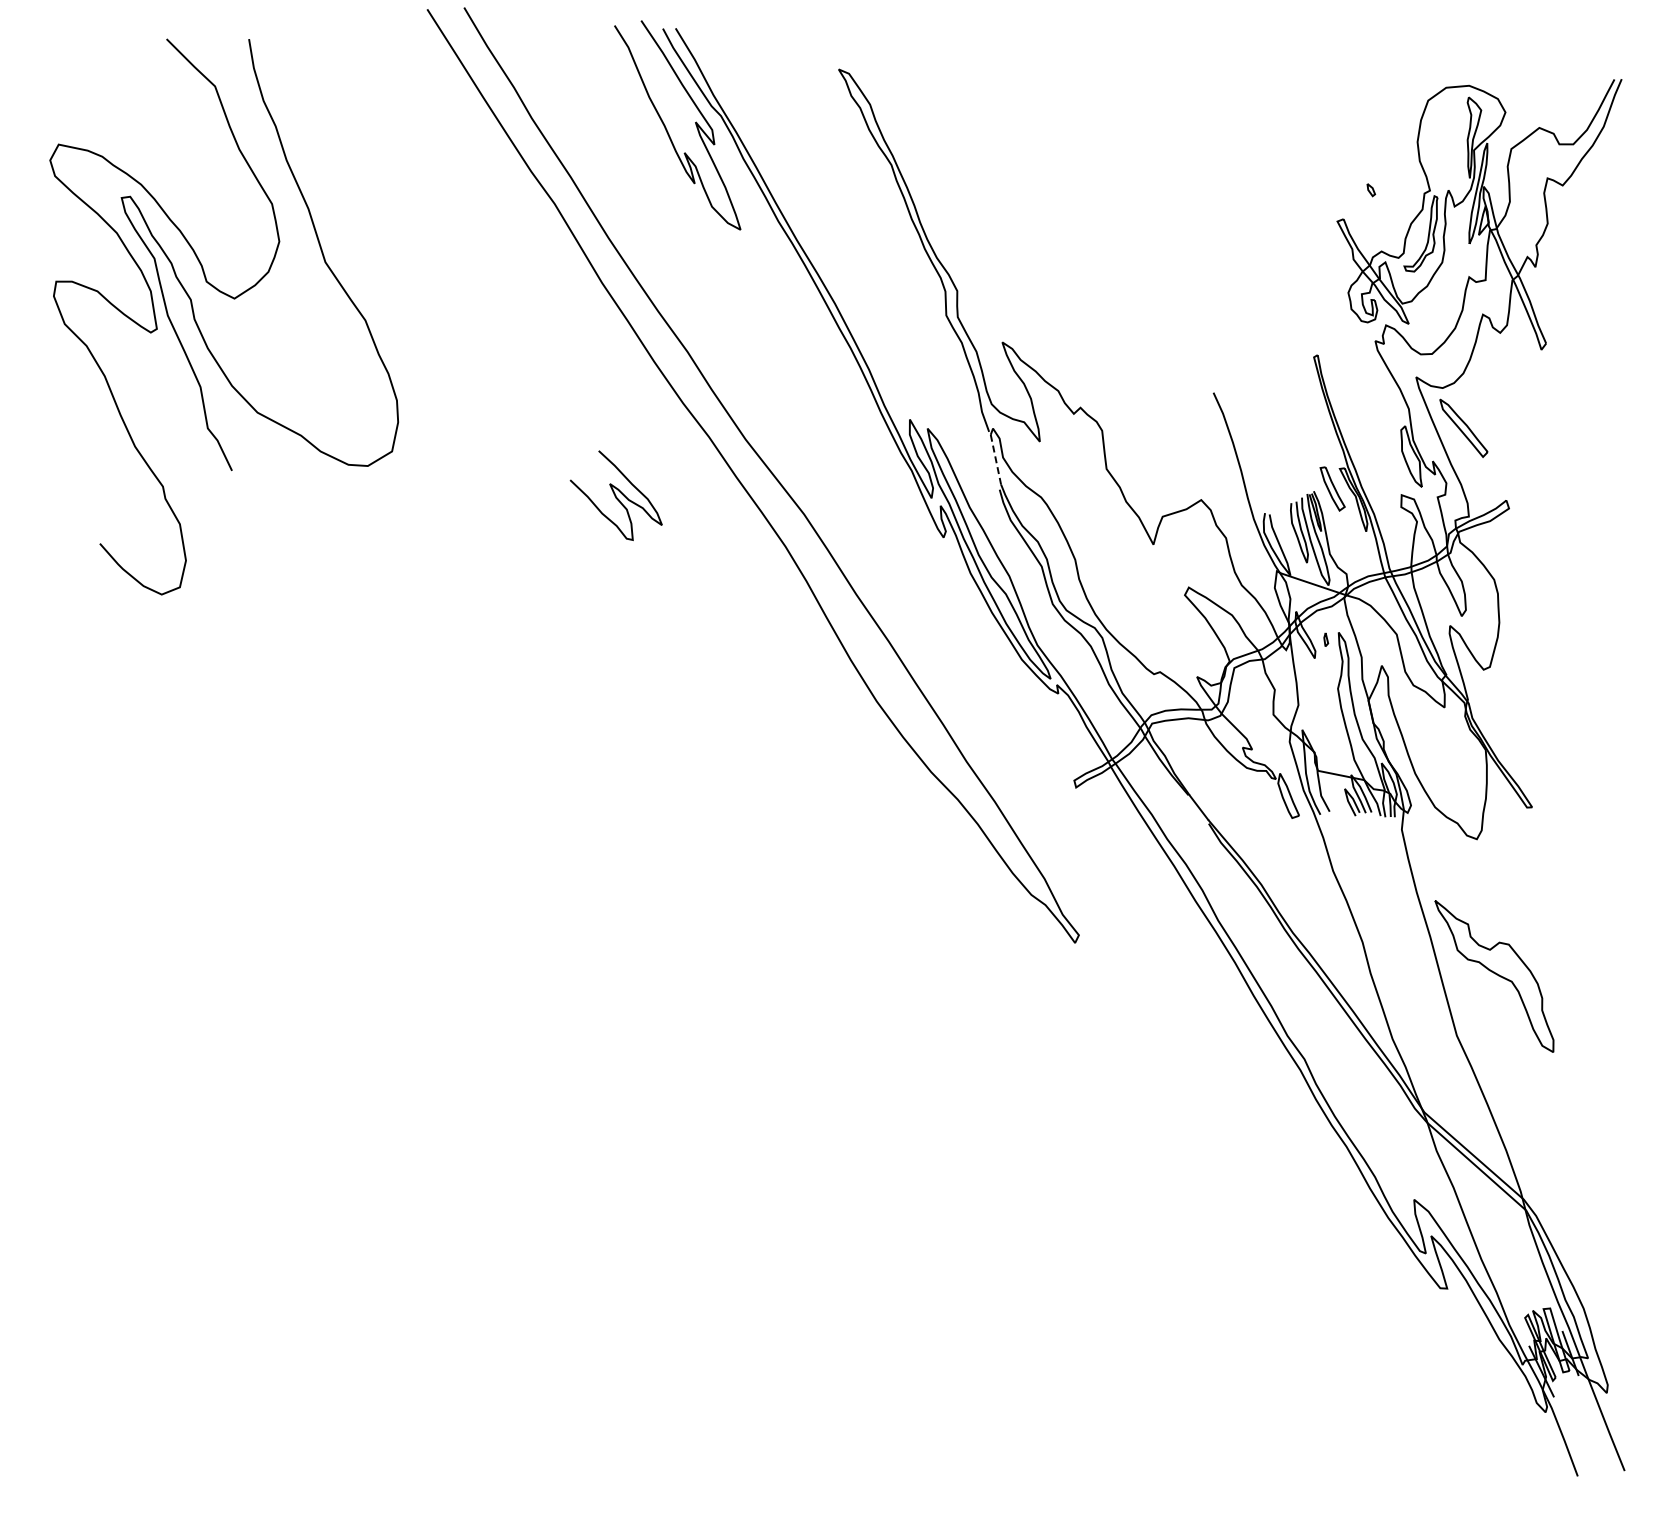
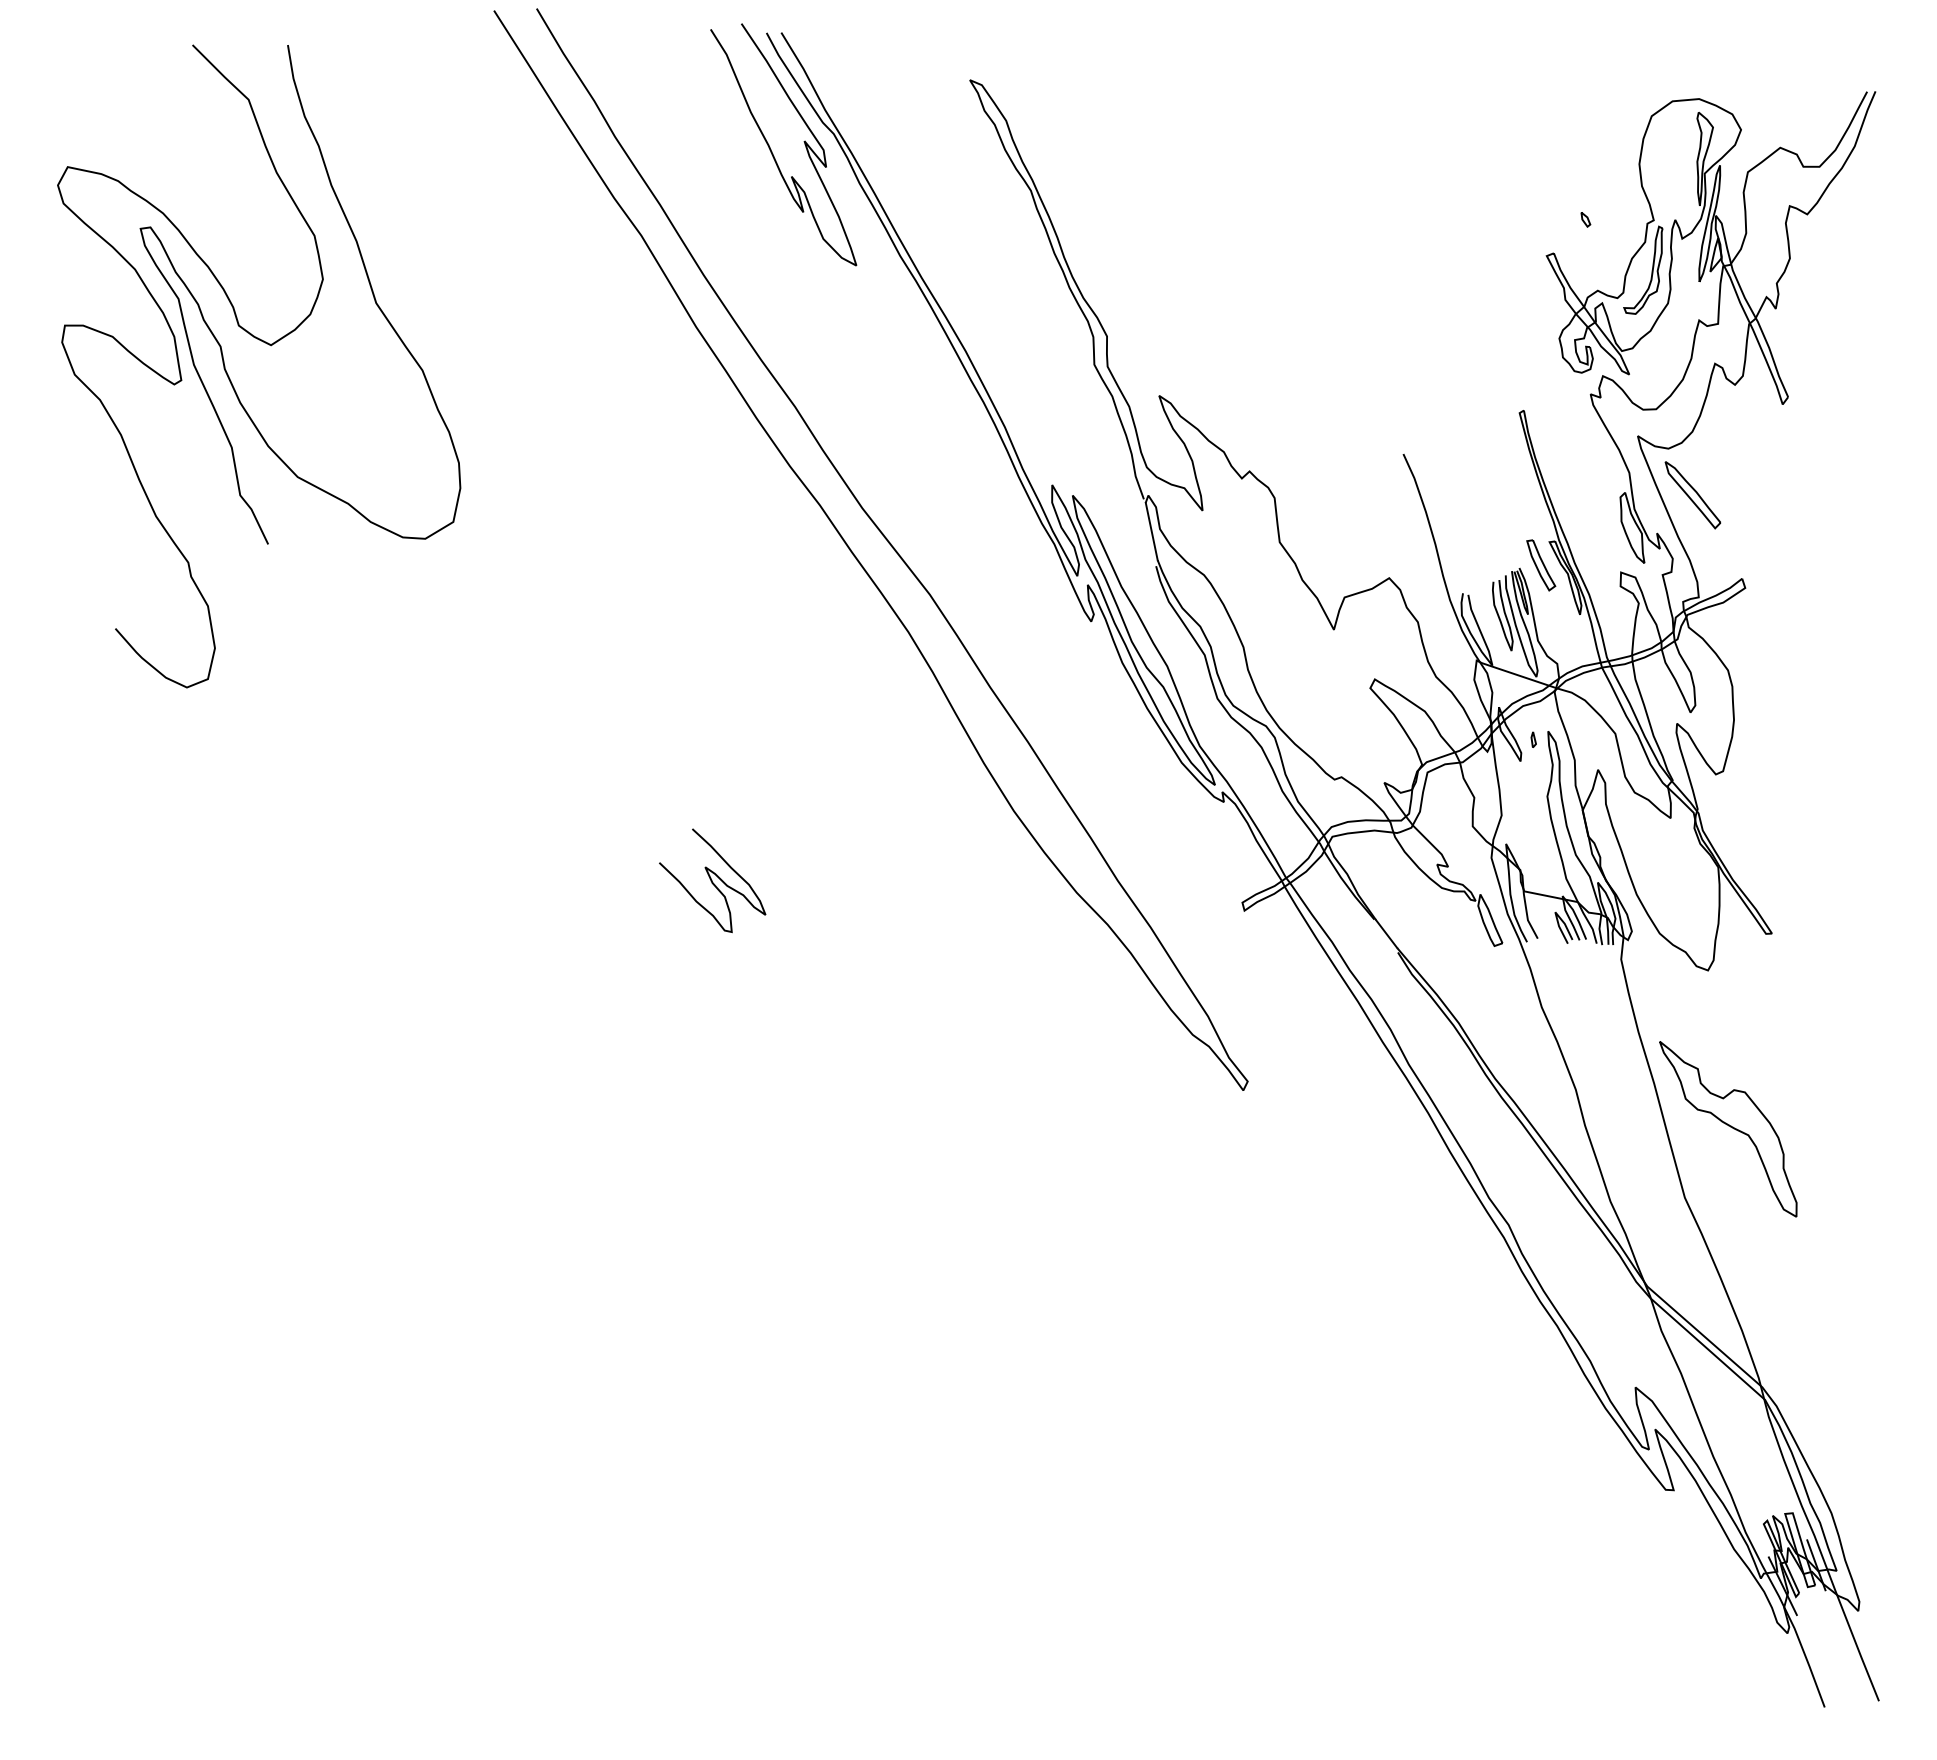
line: (996, 460) -> (1152, 532), dashed -> solid
curve: (615, 495) -> (711, 880), moved

